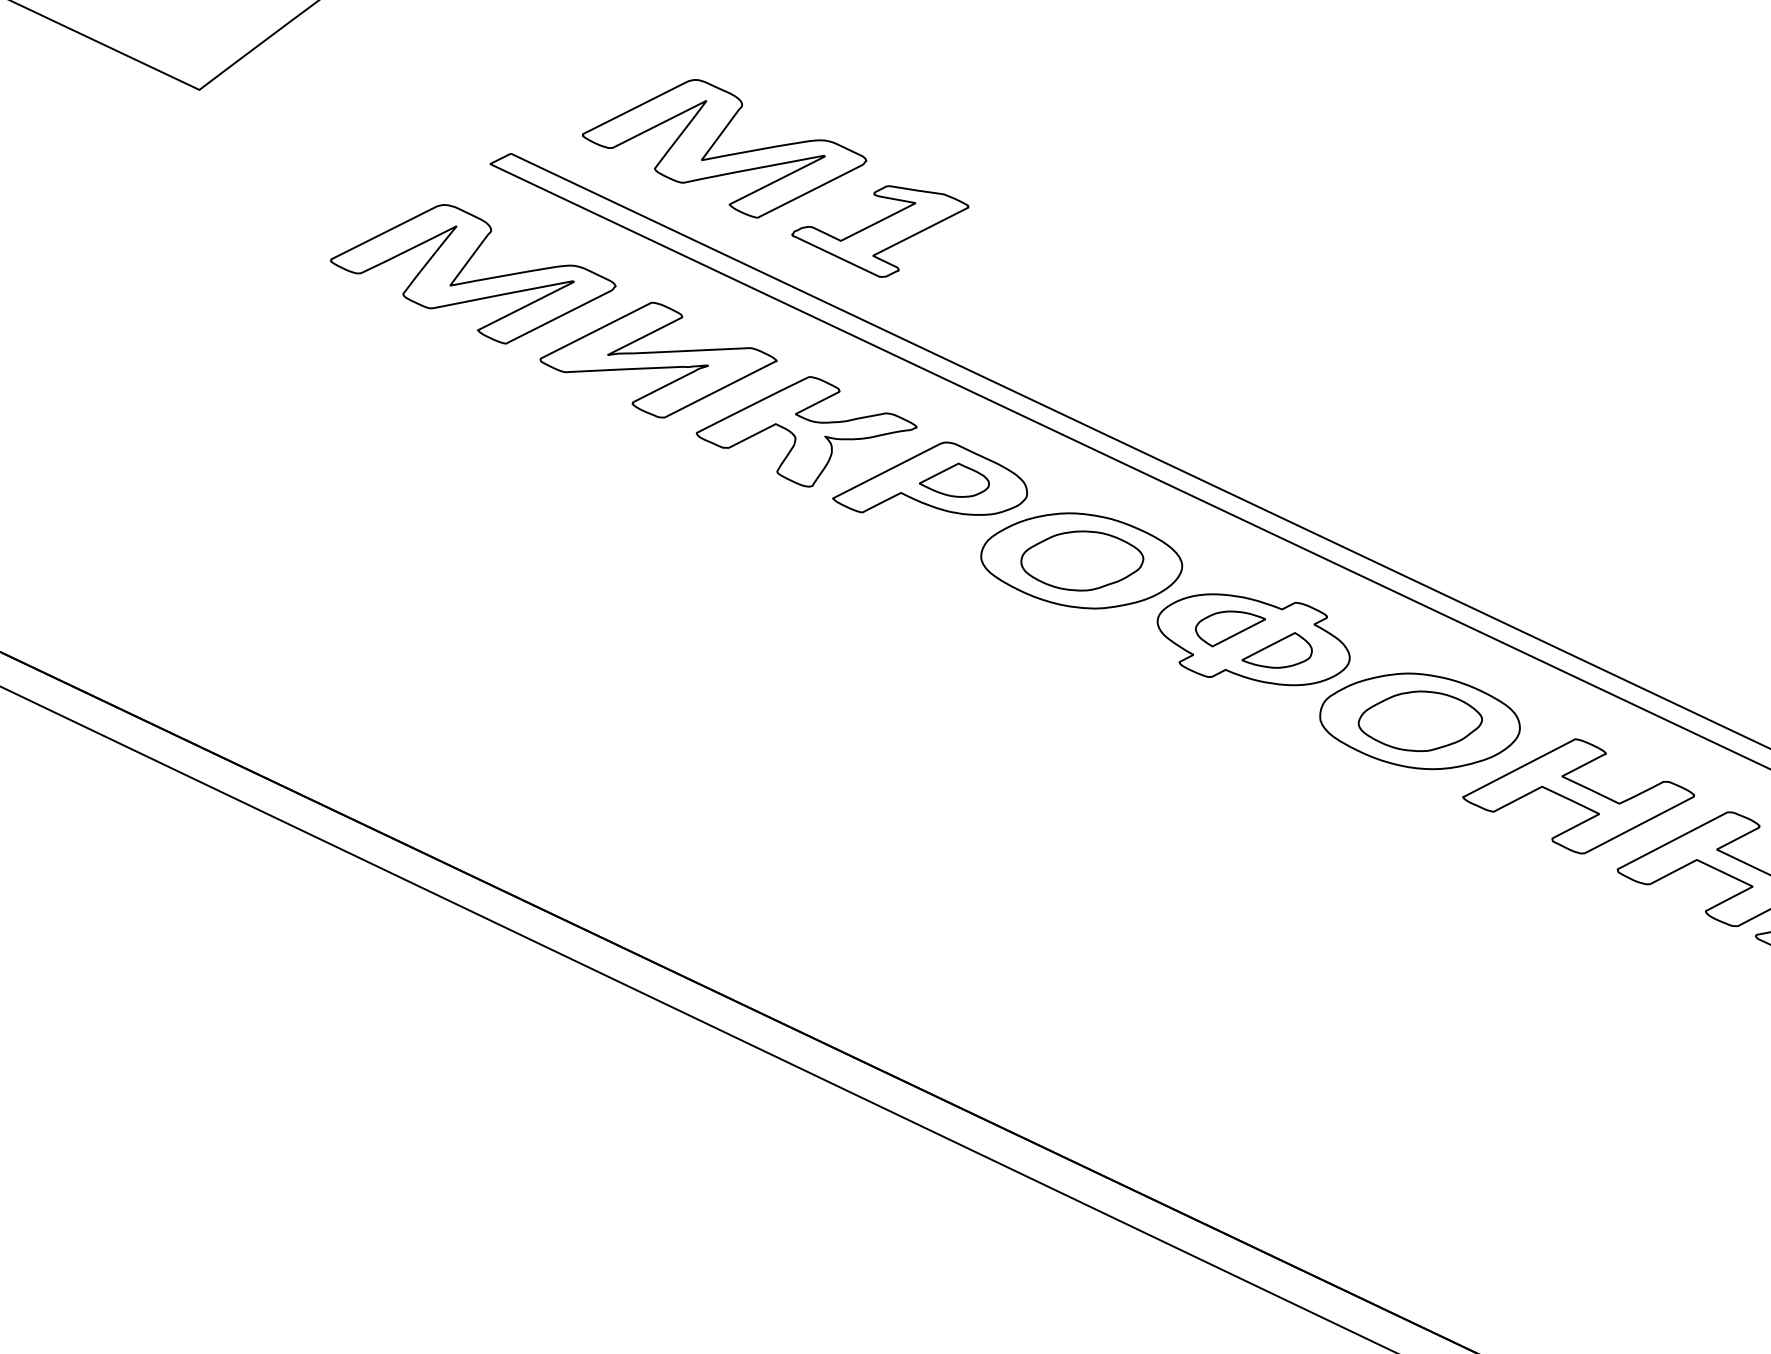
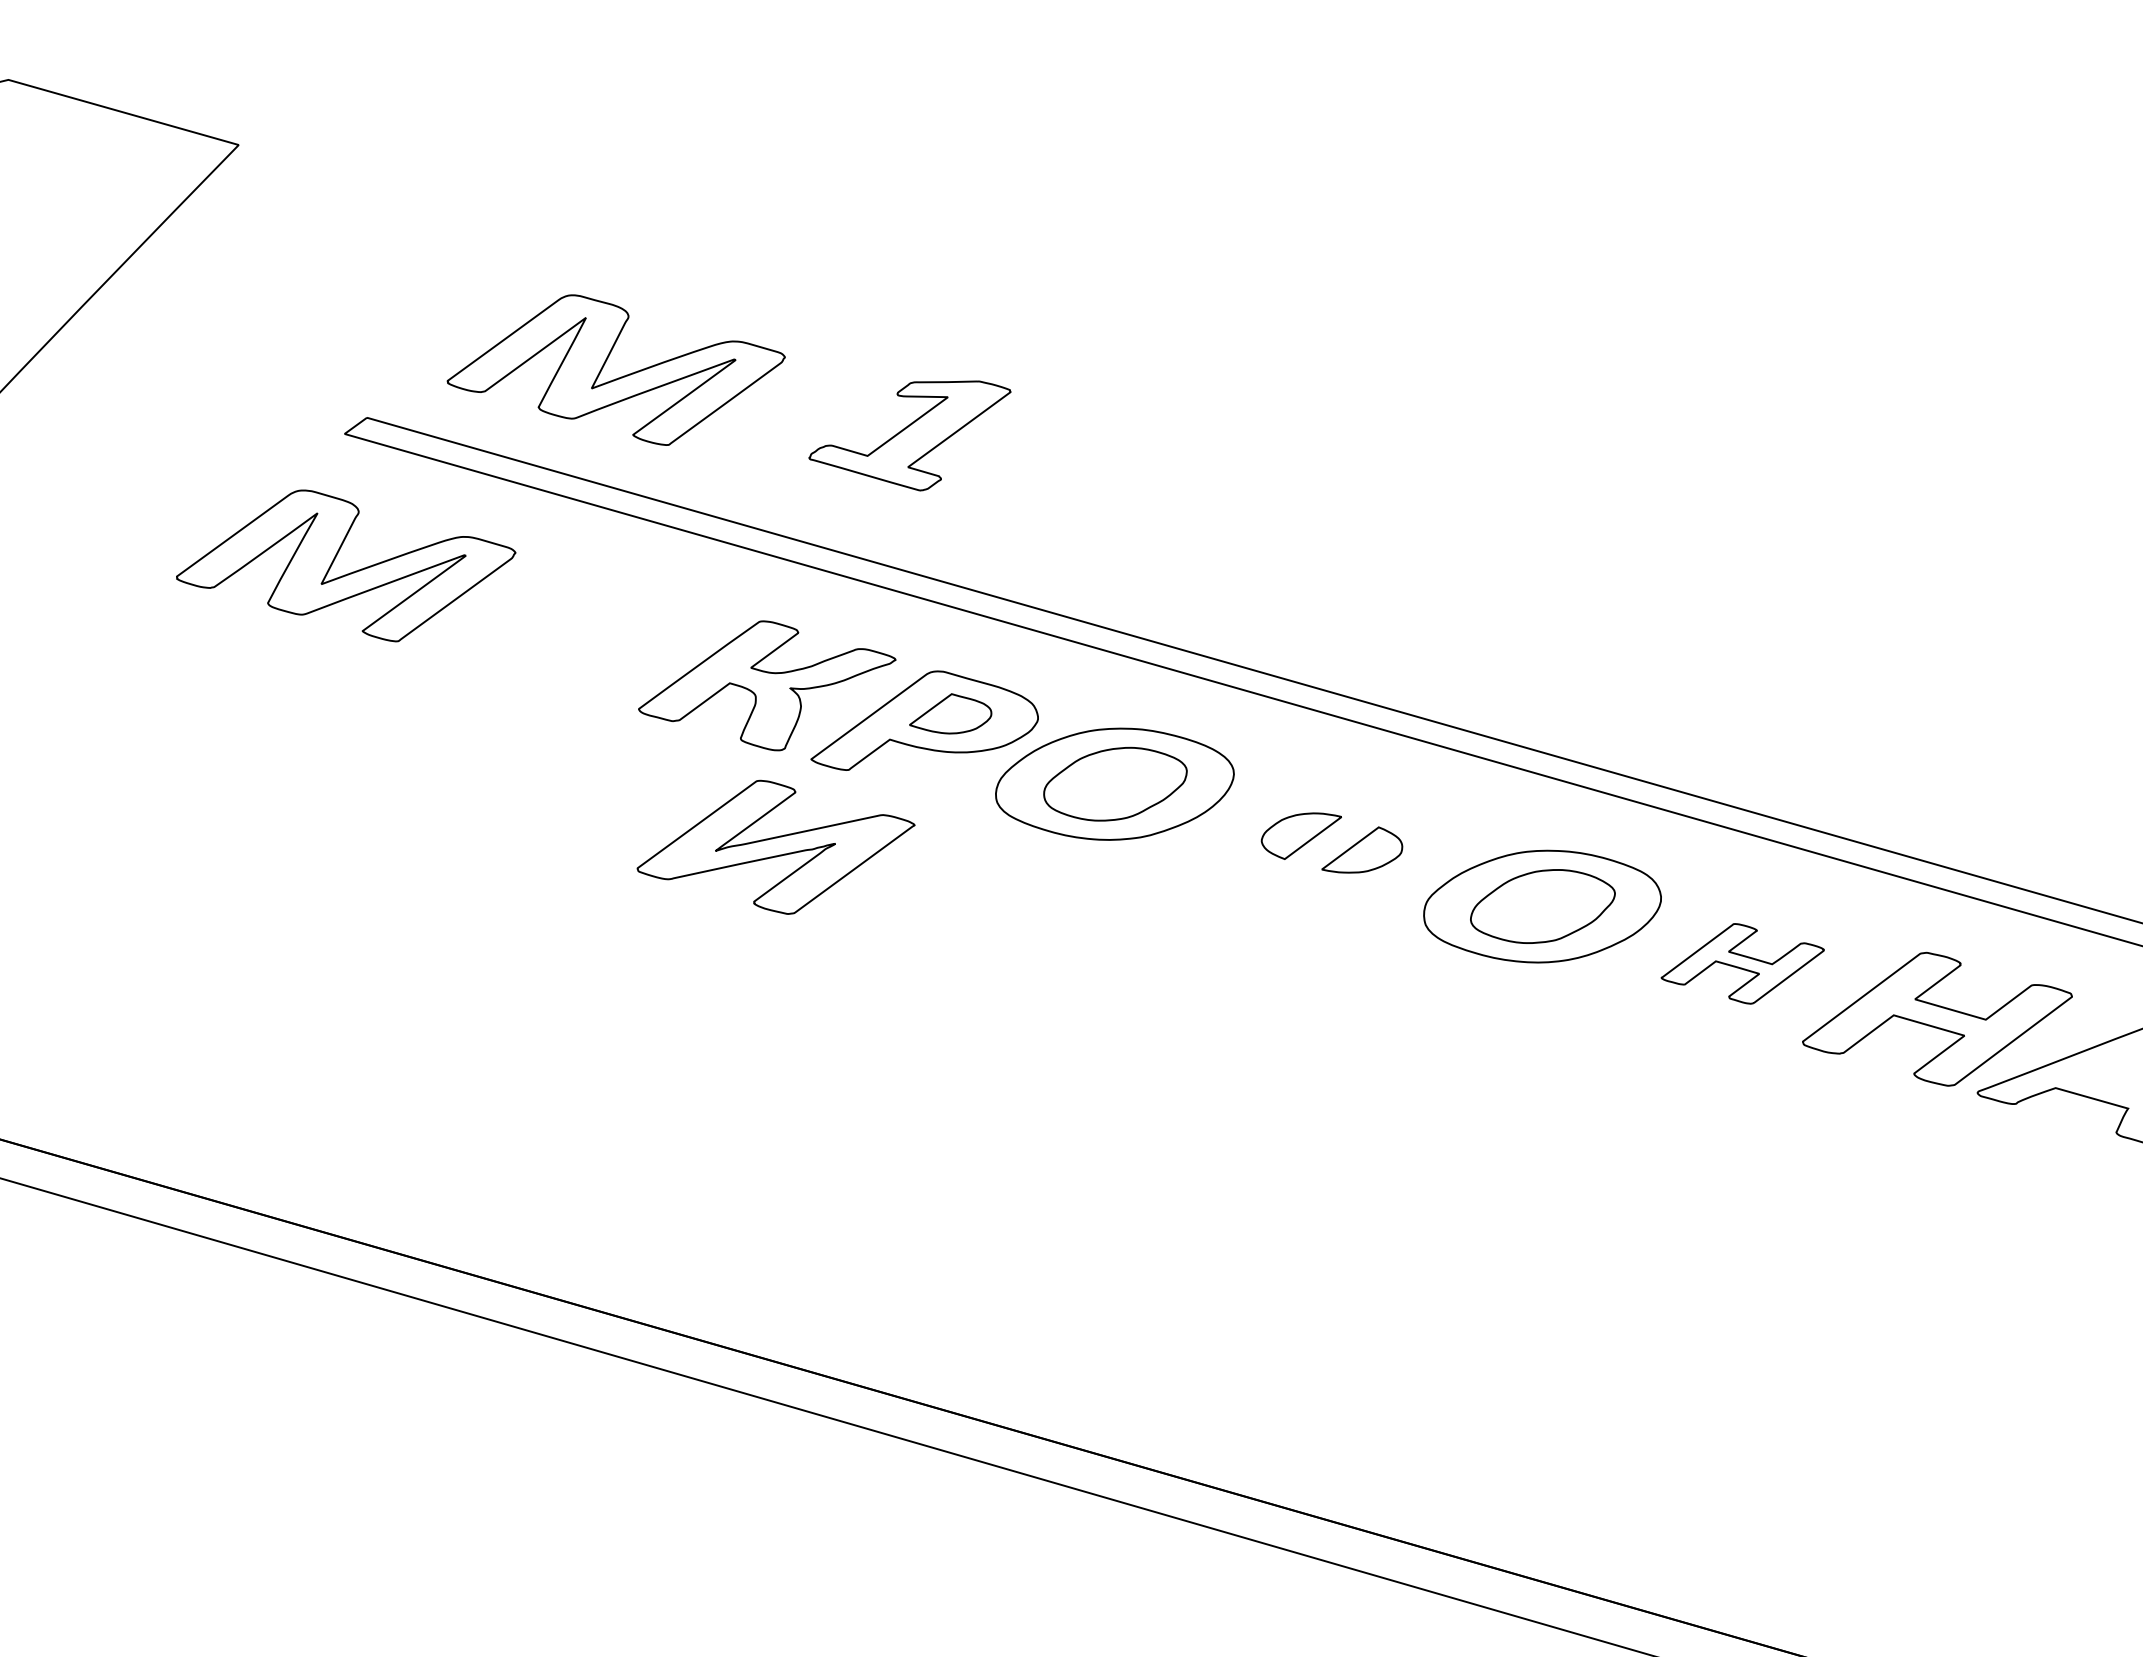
part: (878, 229) -> (909, 435), moved
part: (658, 359) -> (775, 846), moved
part: (1253, 639) -> (1331, 843), removed
part: (1578, 796) -> (1742, 963), size x0.6

